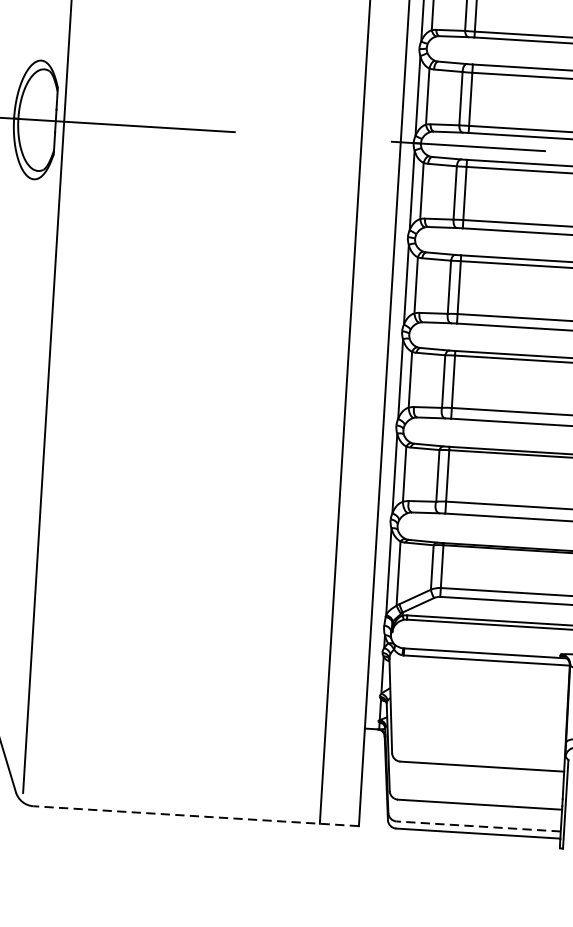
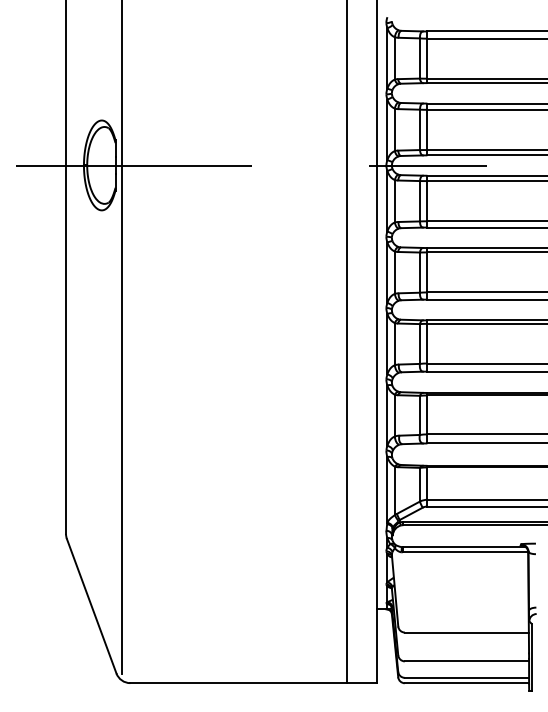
line: (194, 816) -> (252, 683), dashed -> solid
line: (478, 825) -> (466, 677), dashed -> solid

